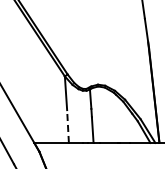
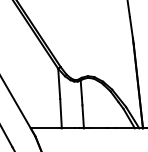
line: (67, 126) -> (60, 113), dashed -> solid

